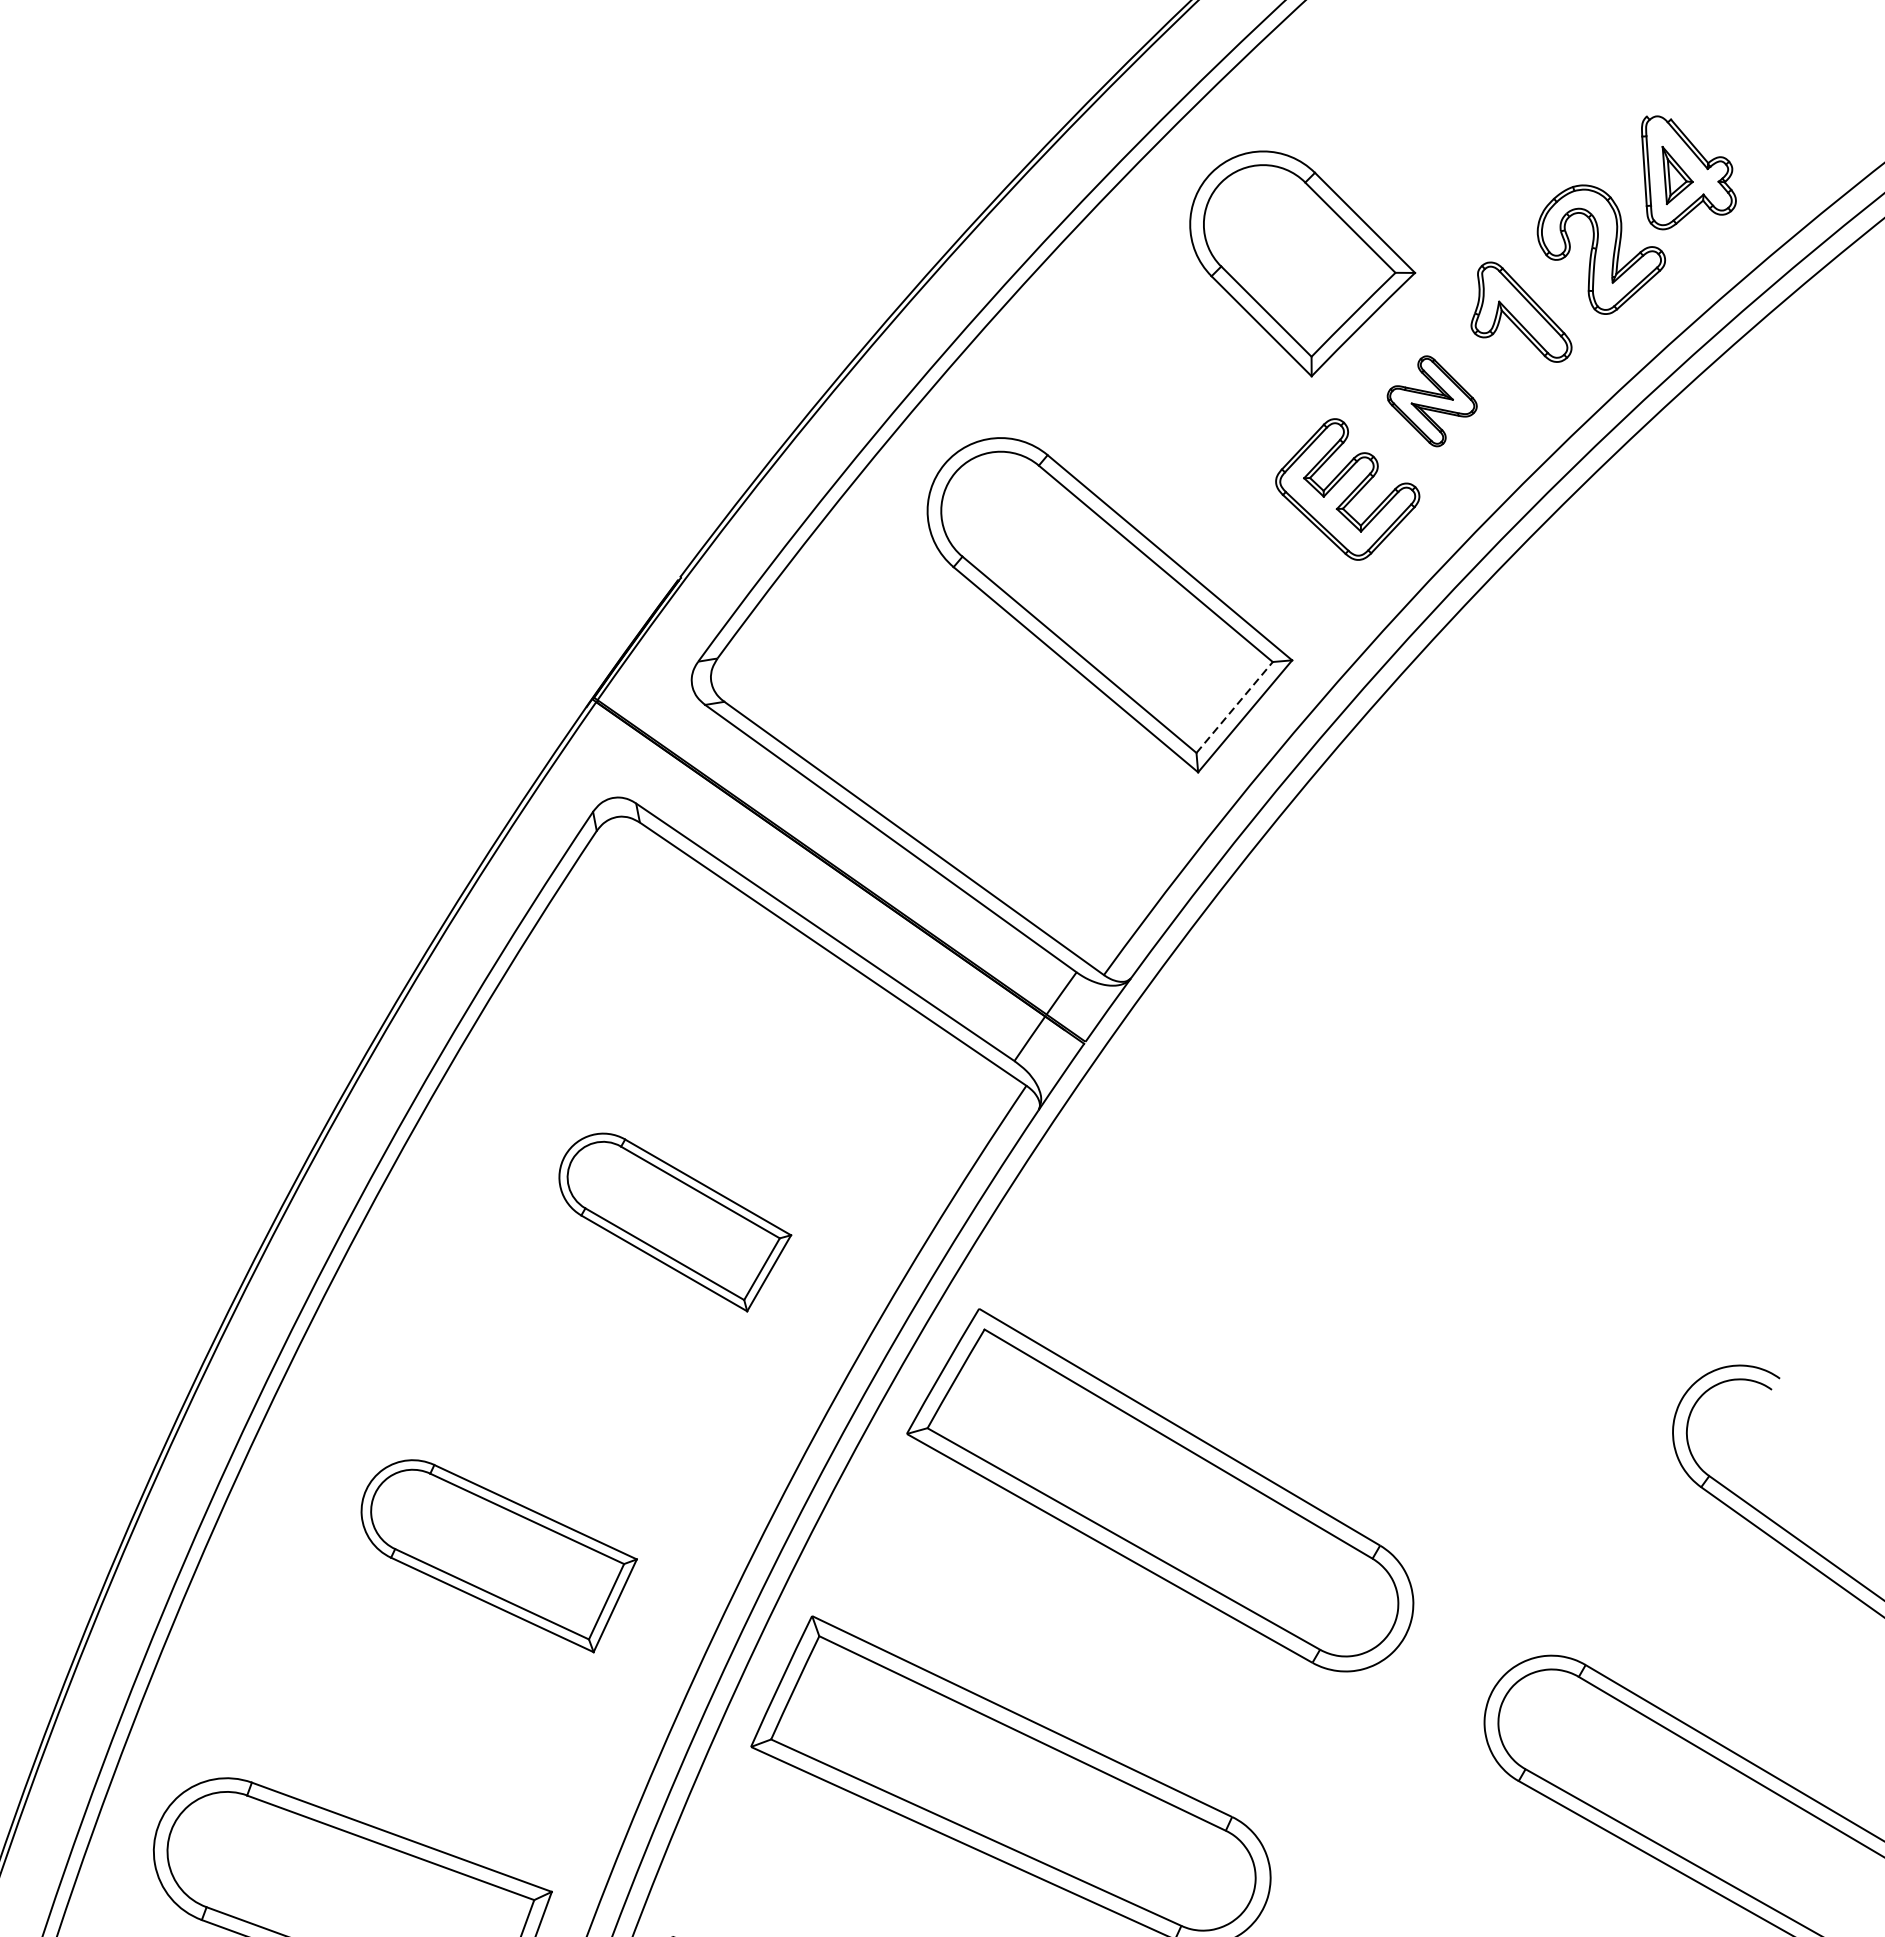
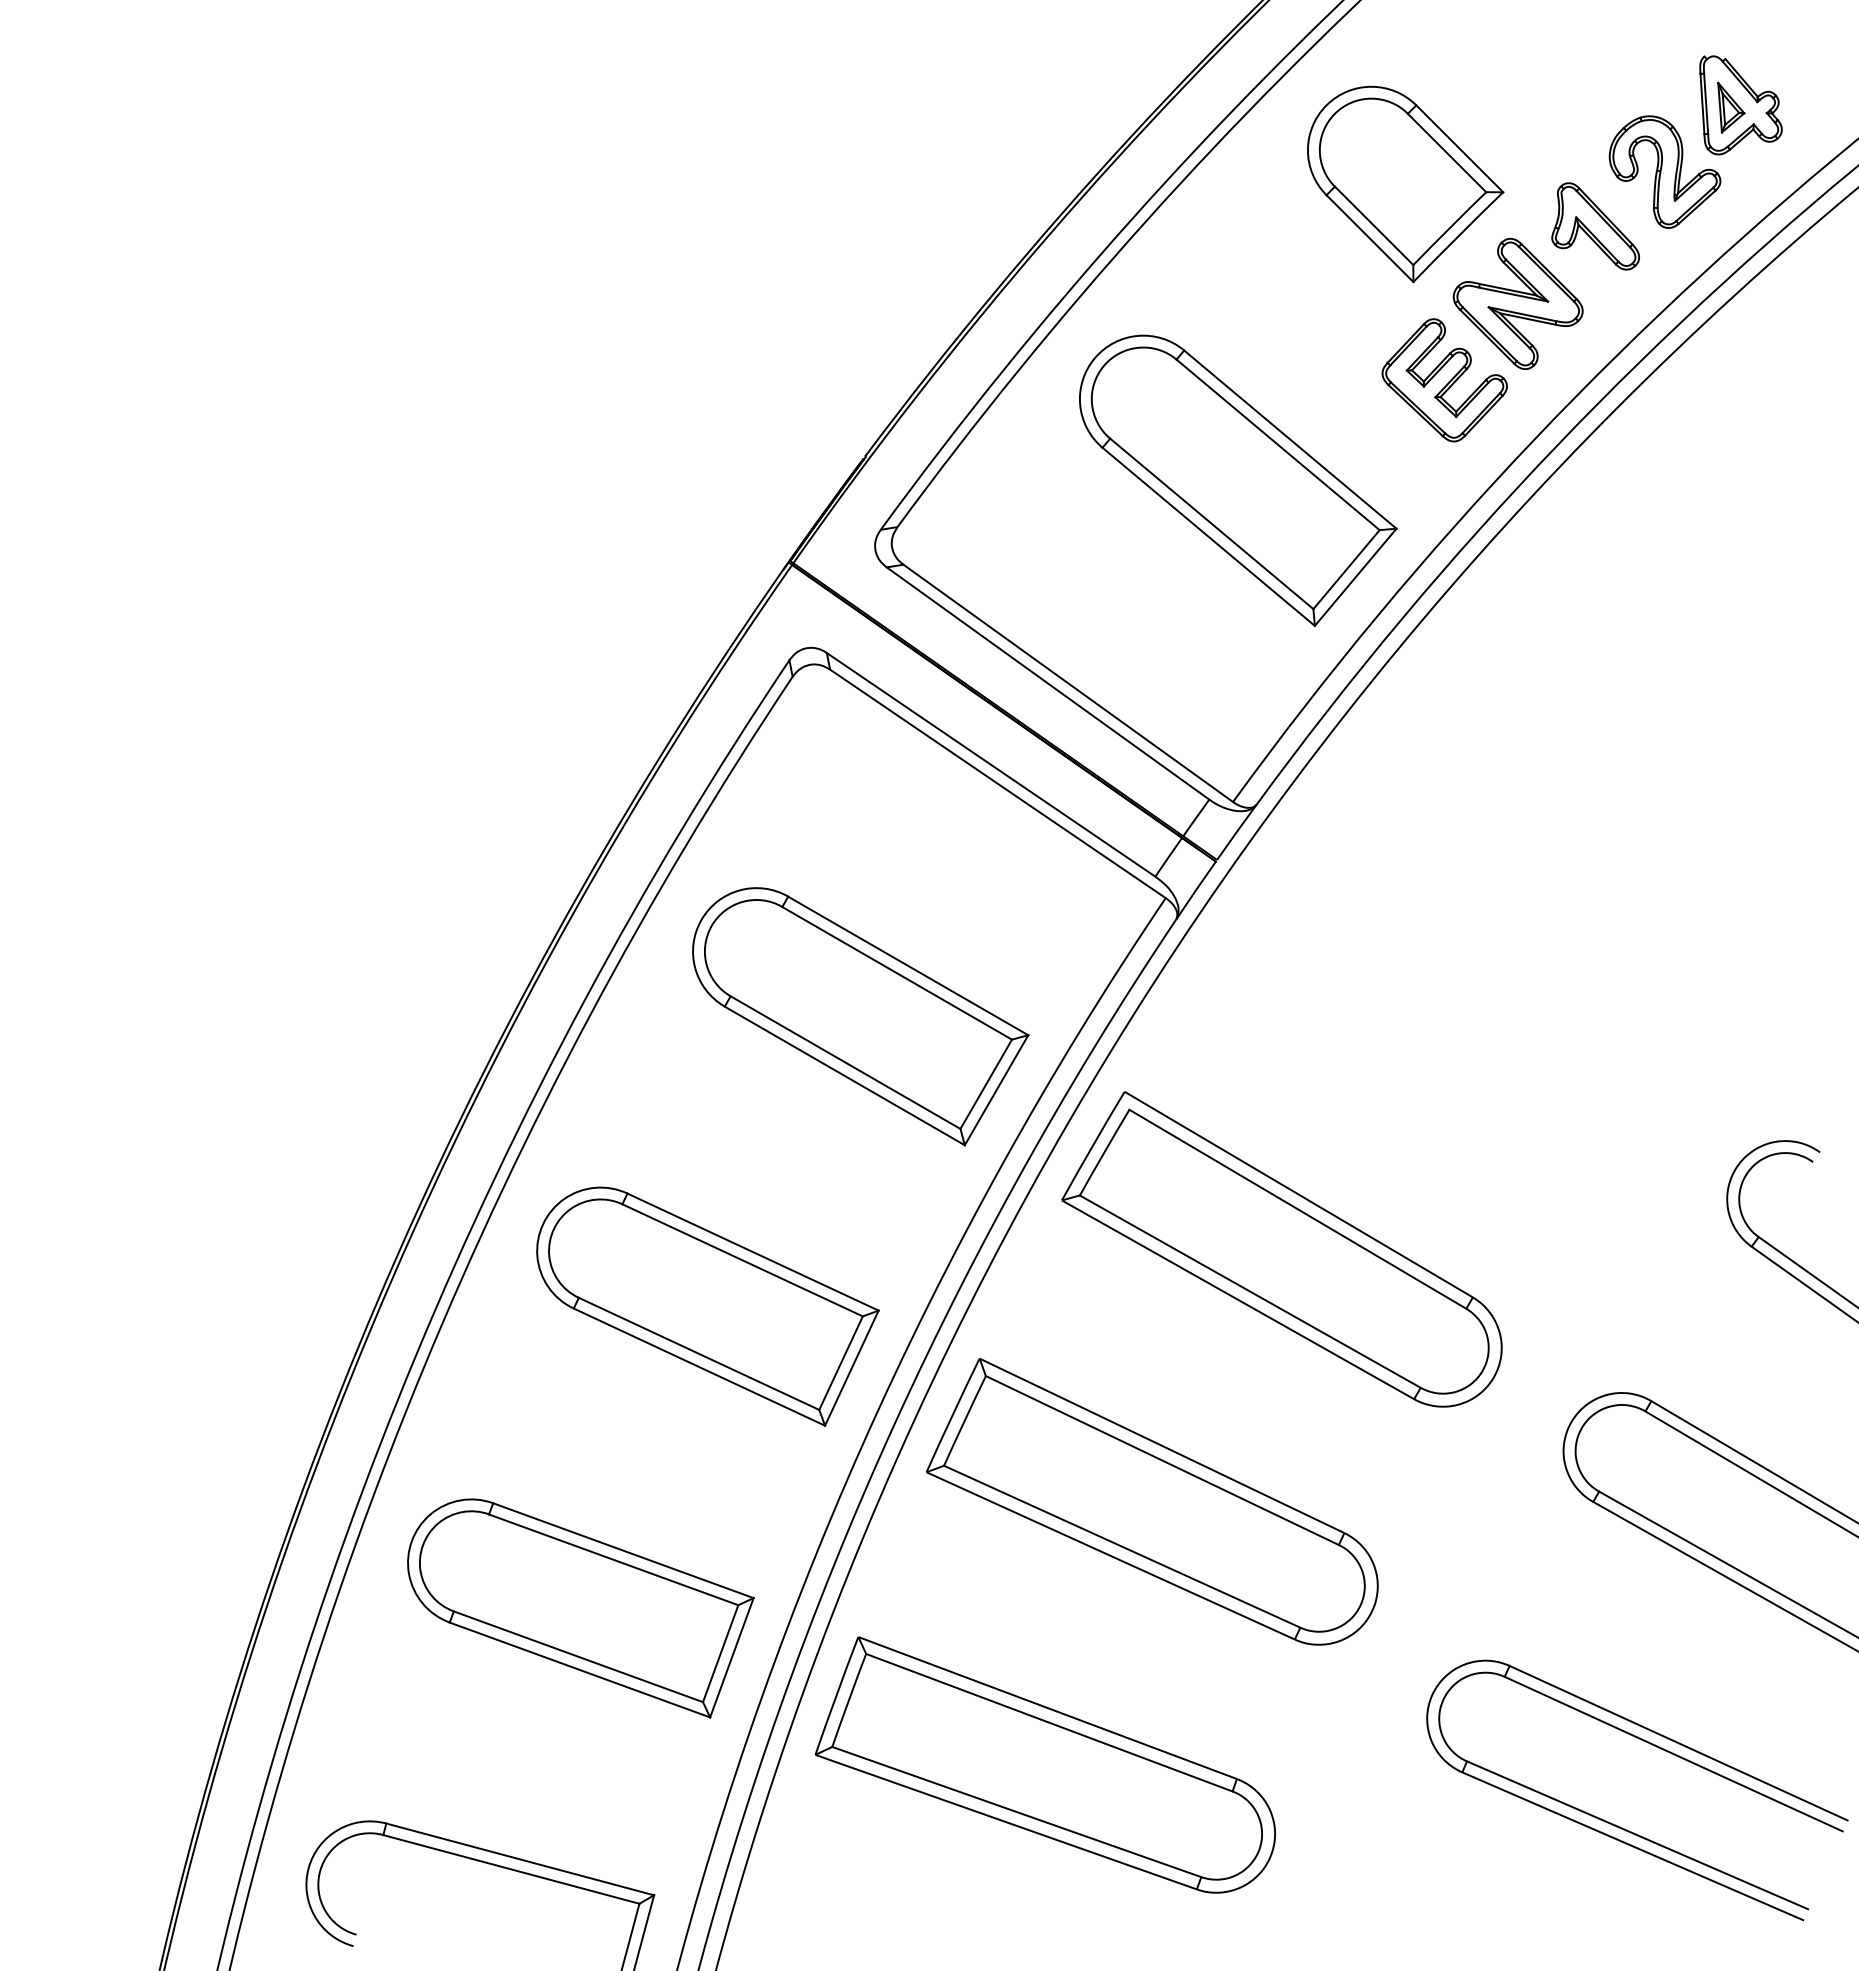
part: (1431, 401) -> (1517, 303), size x1.67
line: (1234, 707) -> (1346, 569), dashed -> solid
part: (674, 1222) -> (860, 1016), size x1.67
part: (498, 1556) -> (707, 1306), size x1.43

